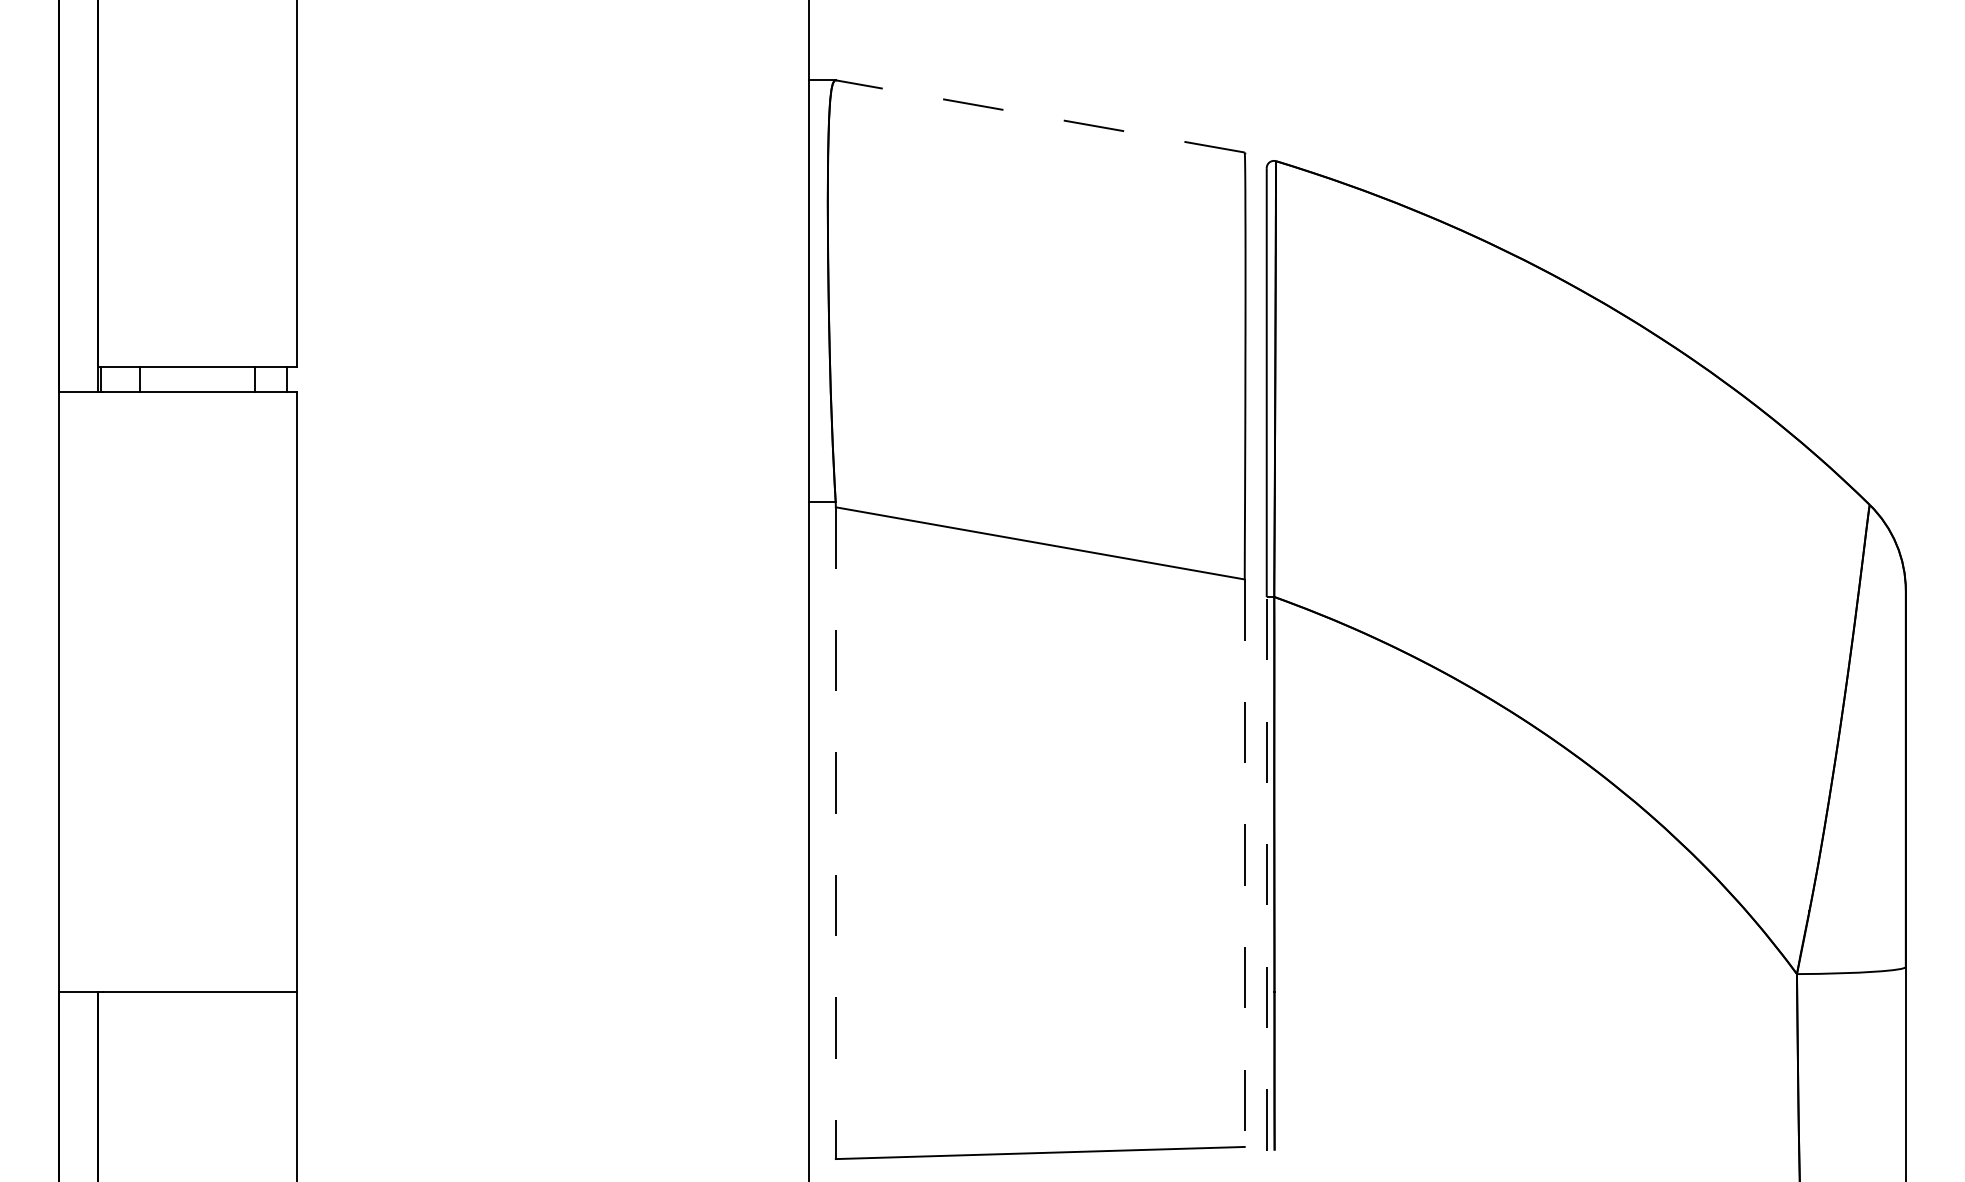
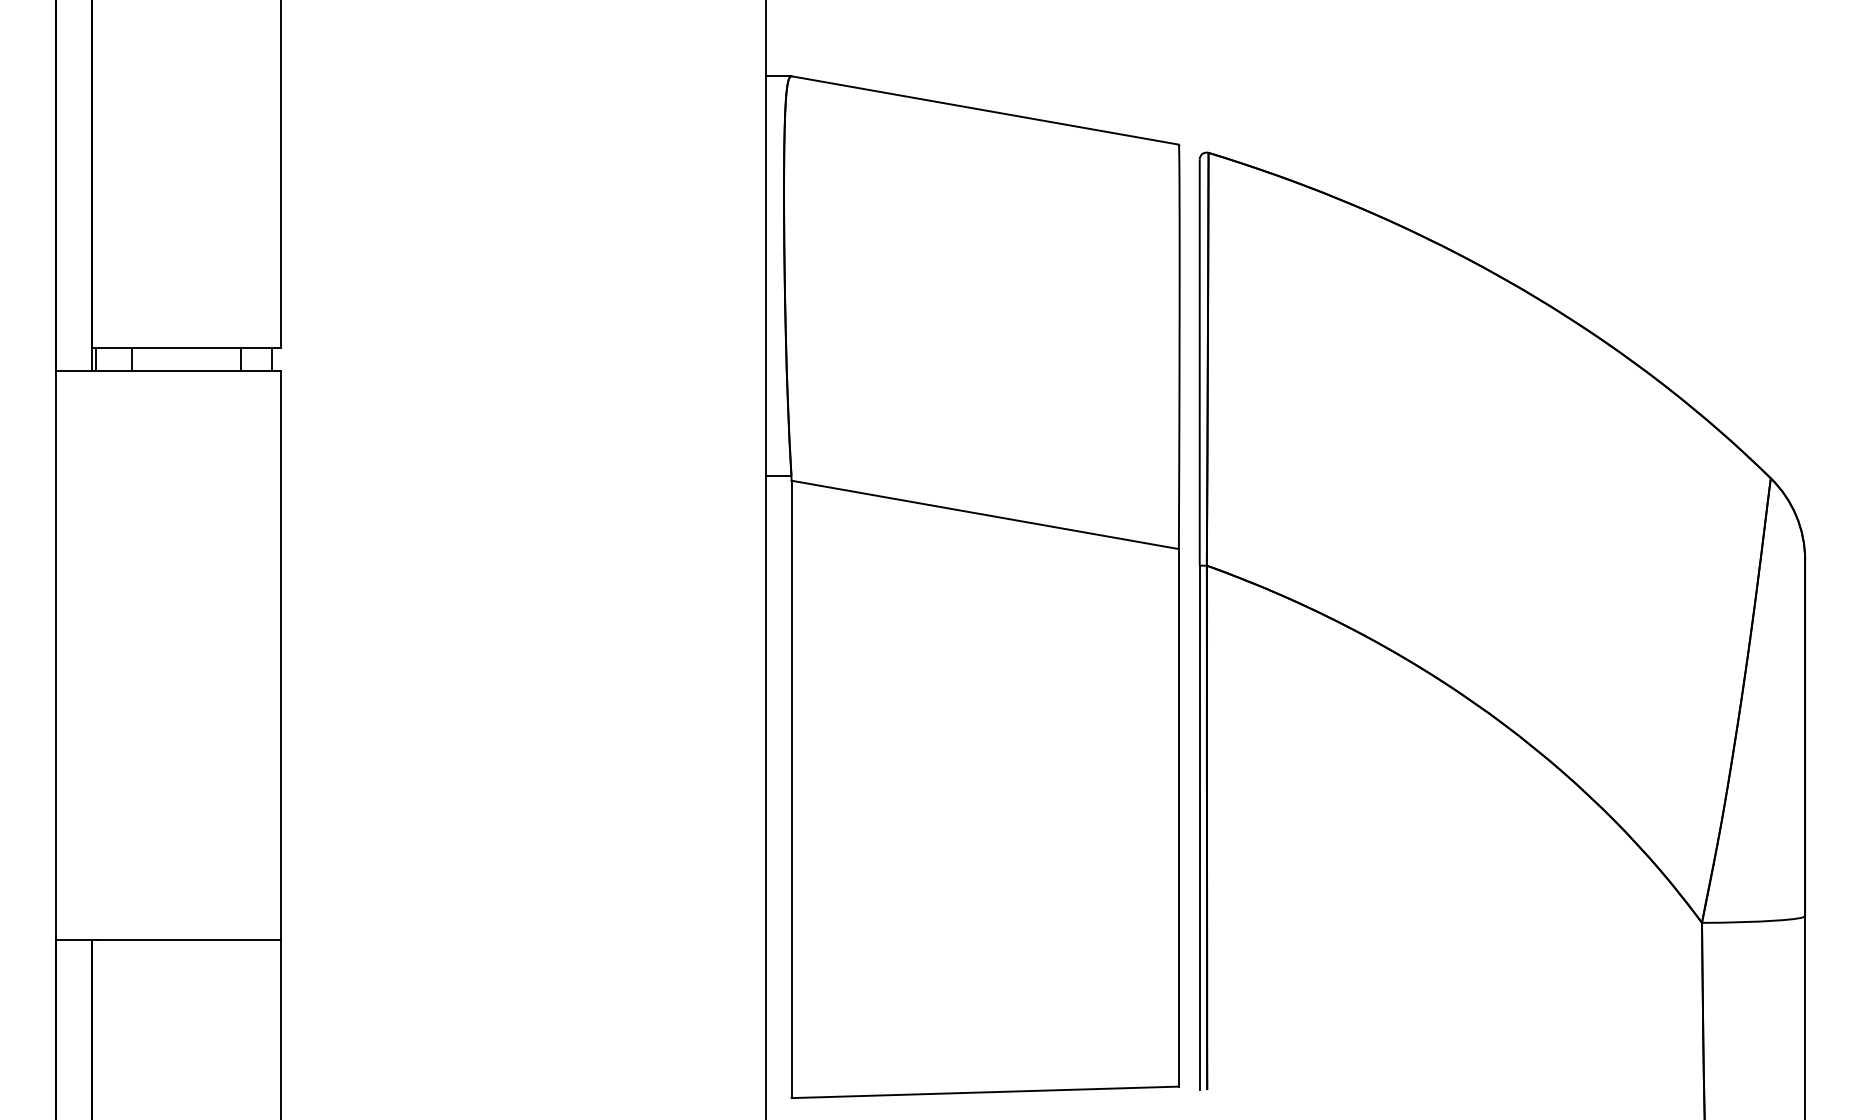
line: (1040, 116) -> (985, 110), dashed -> solid
line: (835, 833) -> (791, 789), dashed -> solid
line: (1244, 862) -> (1178, 817), dashed -> solid
line: (1266, 873) -> (1199, 827), dashed -> solid

